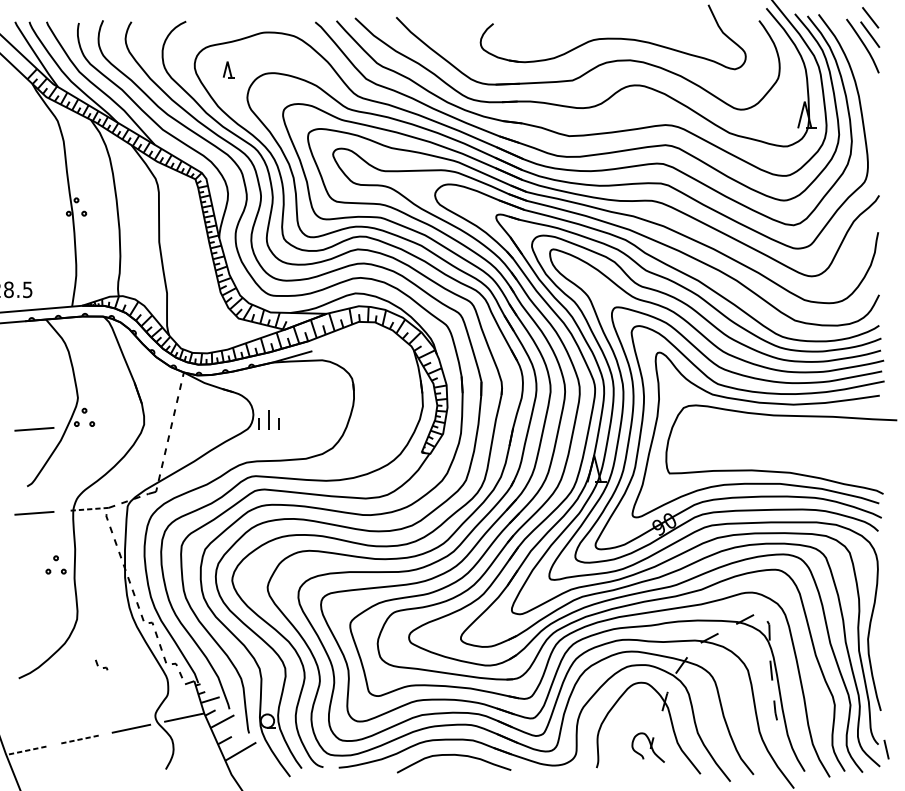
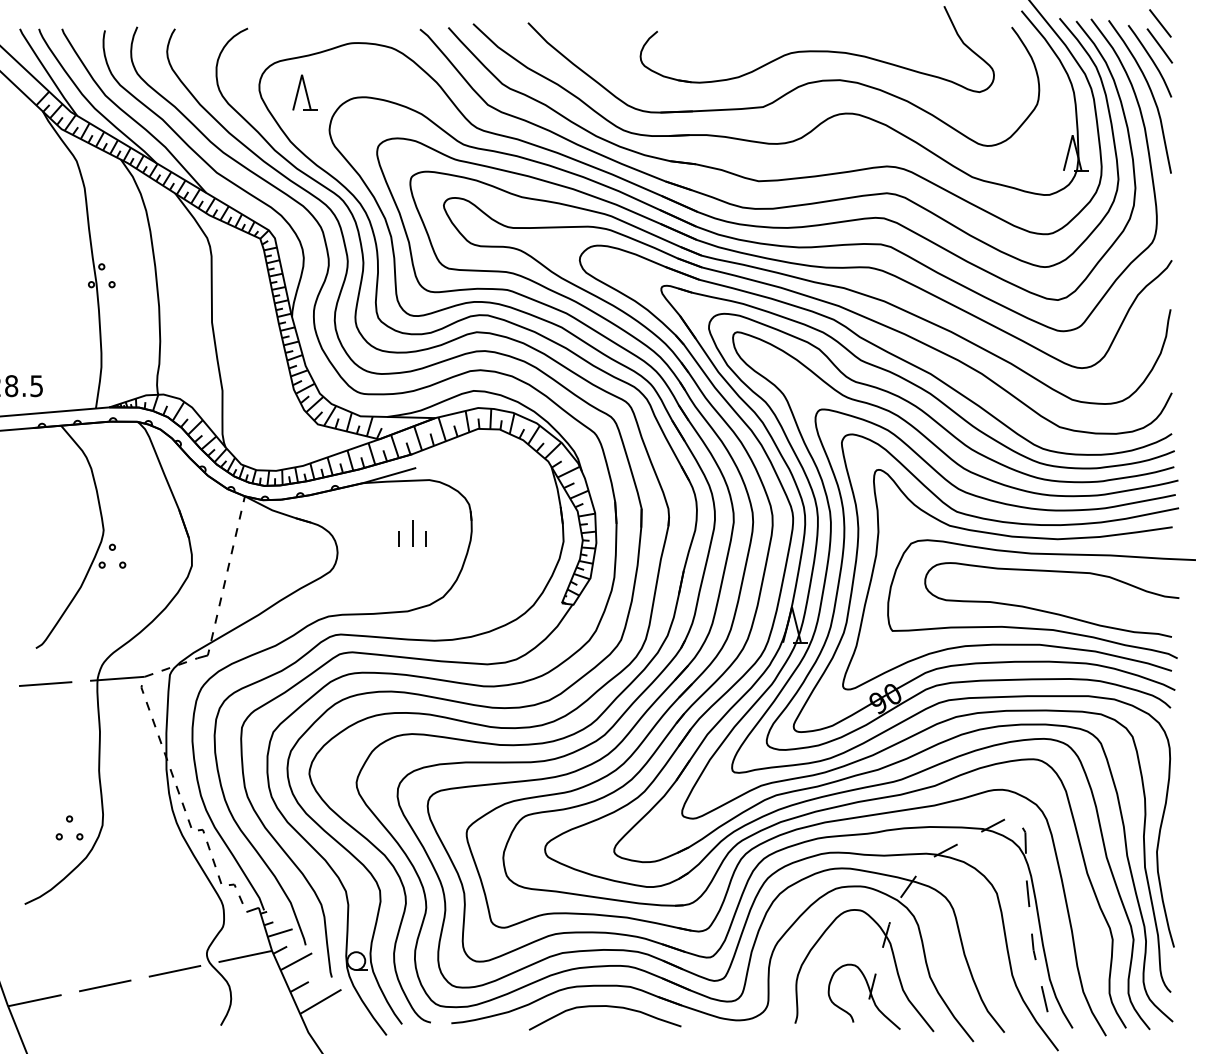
curve: (862, 68) -> (1149, 90), added
part: (228, 69) -> (304, 92), size x1.67
part: (269, 419) -> (412, 533), moved
line: (34, 428) -> (45, 571), removed
curve: (788, 458) -> (1050, 611), added
line: (87, 509) -> (116, 678), dashed -> solid
part: (56, 564) -> (69, 827), moved
part: (101, 665) -> (134, 886), removed
line: (79, 739) -> (105, 985), dashed -> solid
part: (647, 747) -> (863, 996), size x1.67
line: (886, 749) -> (1044, 999), moved
line: (26, 750) -> (34, 1000), dashed -> solid

